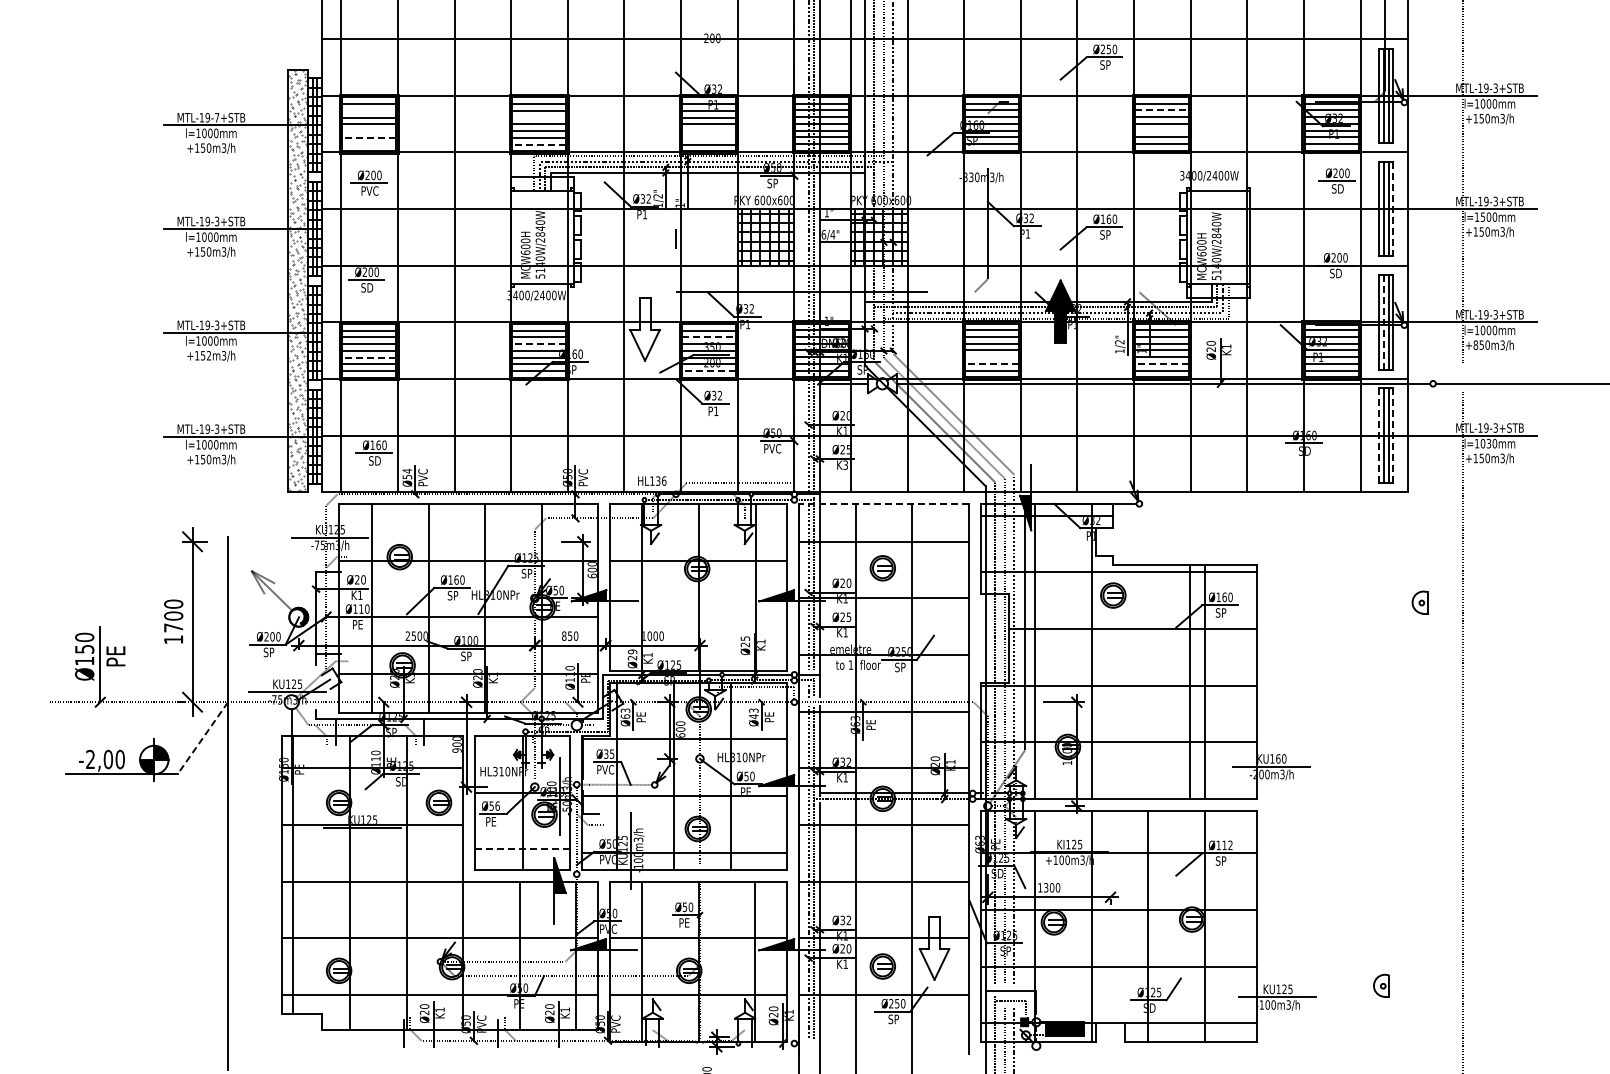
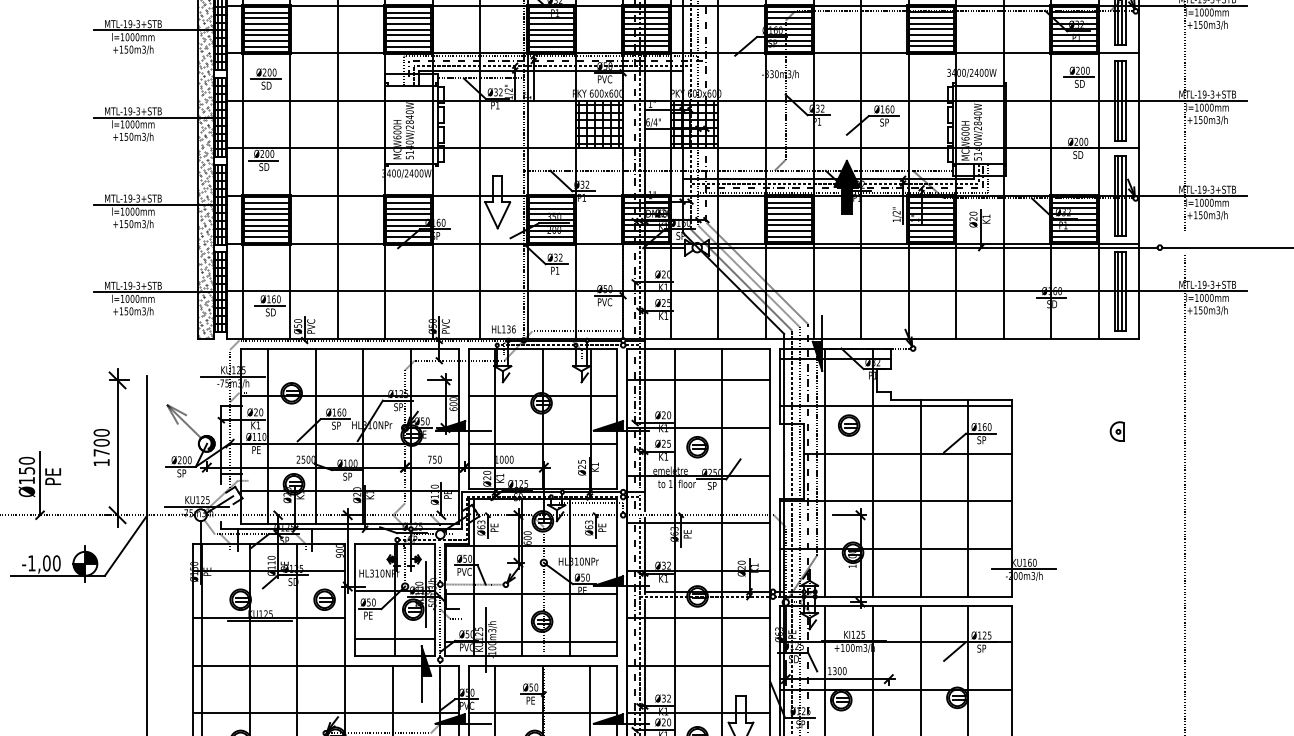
line: (369, 110) -> (266, 18), added
line: (1161, 110) -> (931, 18), dashed -> solid
text: (216, 117) -> (137, 23), MTL-19-7+STB -> MTL-19-3+STB
line: (539, 117) -> (409, 23), added
line: (1161, 130) -> (931, 34), added
line: (369, 131) -> (266, 35), added
line: (709, 131) -> (551, 35), added
line: (369, 137) -> (266, 40), dashed -> solid
line: (709, 137) -> (551, 40), added
line: (369, 144) -> (266, 46), added
line: (539, 144) -> (409, 46), dashed -> solid
text: (772, 183) -> (604, 79), SP -> PVC
text: (369, 190) -> (266, 85), PVC -> SD
line: (1393, 209) -> (1126, 101), dashed -> solid
text: (1482, 216) -> (1201, 107), l=1500mm -> l=1000mm
line: (1383, 322) -> (1118, 196), dashed -> solid
line: (709, 337) -> (551, 208), dashed -> solid
line: (539, 344) -> (409, 214), dashed -> solid
text: (1475, 344) -> (1195, 214), +850m3/h -> +150m3/h
text: (208, 355) -> (130, 223), +152m3/h -> +150m3/h
line: (369, 357) -> (266, 225), dashed -> solid
line: (991, 357) -> (788, 225), added
line: (991, 363) -> (788, 230), dashed -> solid
line: (1161, 363) -> (931, 230), dashed -> solid
line: (709, 371) -> (551, 237), dashed -> solid
line: (1379, 435) -> (1114, 291), dashed -> solid
line: (1393, 436) -> (1126, 291), dashed -> solid
text: (1488, 443) -> (1206, 297), l=1030mm -> l=1000mm
text: (845, 464) -> (666, 315), K3 -> K1
text: (407, 470) -> (298, 320), Ø54 -> Ø50
line: (884, 504) -> (698, 349), dashed -> solid
part: (882, 568) -> (697, 447), moved
part: (1113, 595) -> (849, 425), moved
part: (1419, 602) -> (1116, 431), moved
line: (698, 617) -> (542, 444), added
text: (564, 635) -> (430, 459), 850 -> 750
text: (632, 651) -> (487, 472), Ø29 -> Ø20
line: (1190, 681) -> (920, 497), moved
text: (753, 716) -> (588, 527), Ø43 -> Ø63
line: (202, 738) -> (125, 545), dashed -> solid
text: (609, 753) -> (467, 558), Ø35 -> Ø50
text: (90, 758) -> (31, 562), -2,00 -> -1,00
line: (576, 759) -> (440, 563), added
text: (497, 805) -> (373, 601), Ø56 -> Ø50
text: (1227, 845) -> (987, 635), Ø112 -> Ø125
line: (522, 849) -> (394, 638), dashed -> solid

